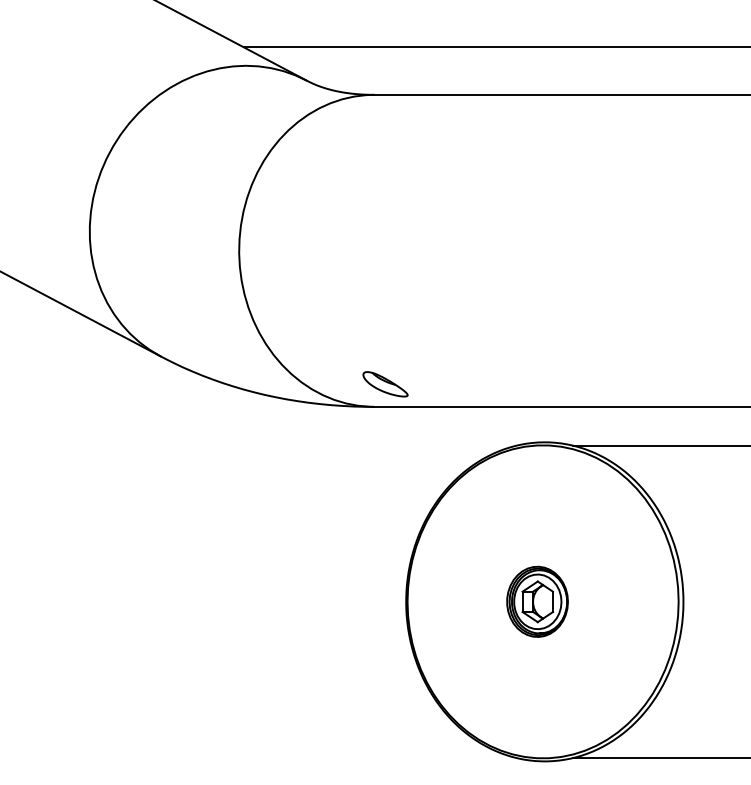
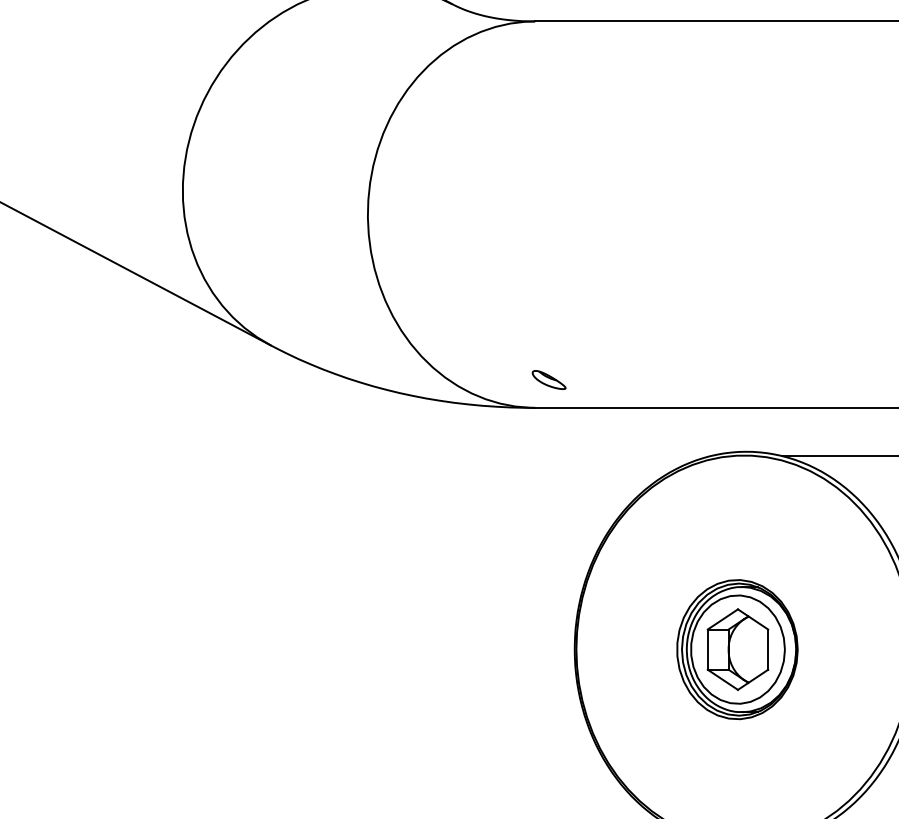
part: (385, 384) -> (549, 380), size x0.6
part: (537, 601) -> (737, 648), size x1.6

